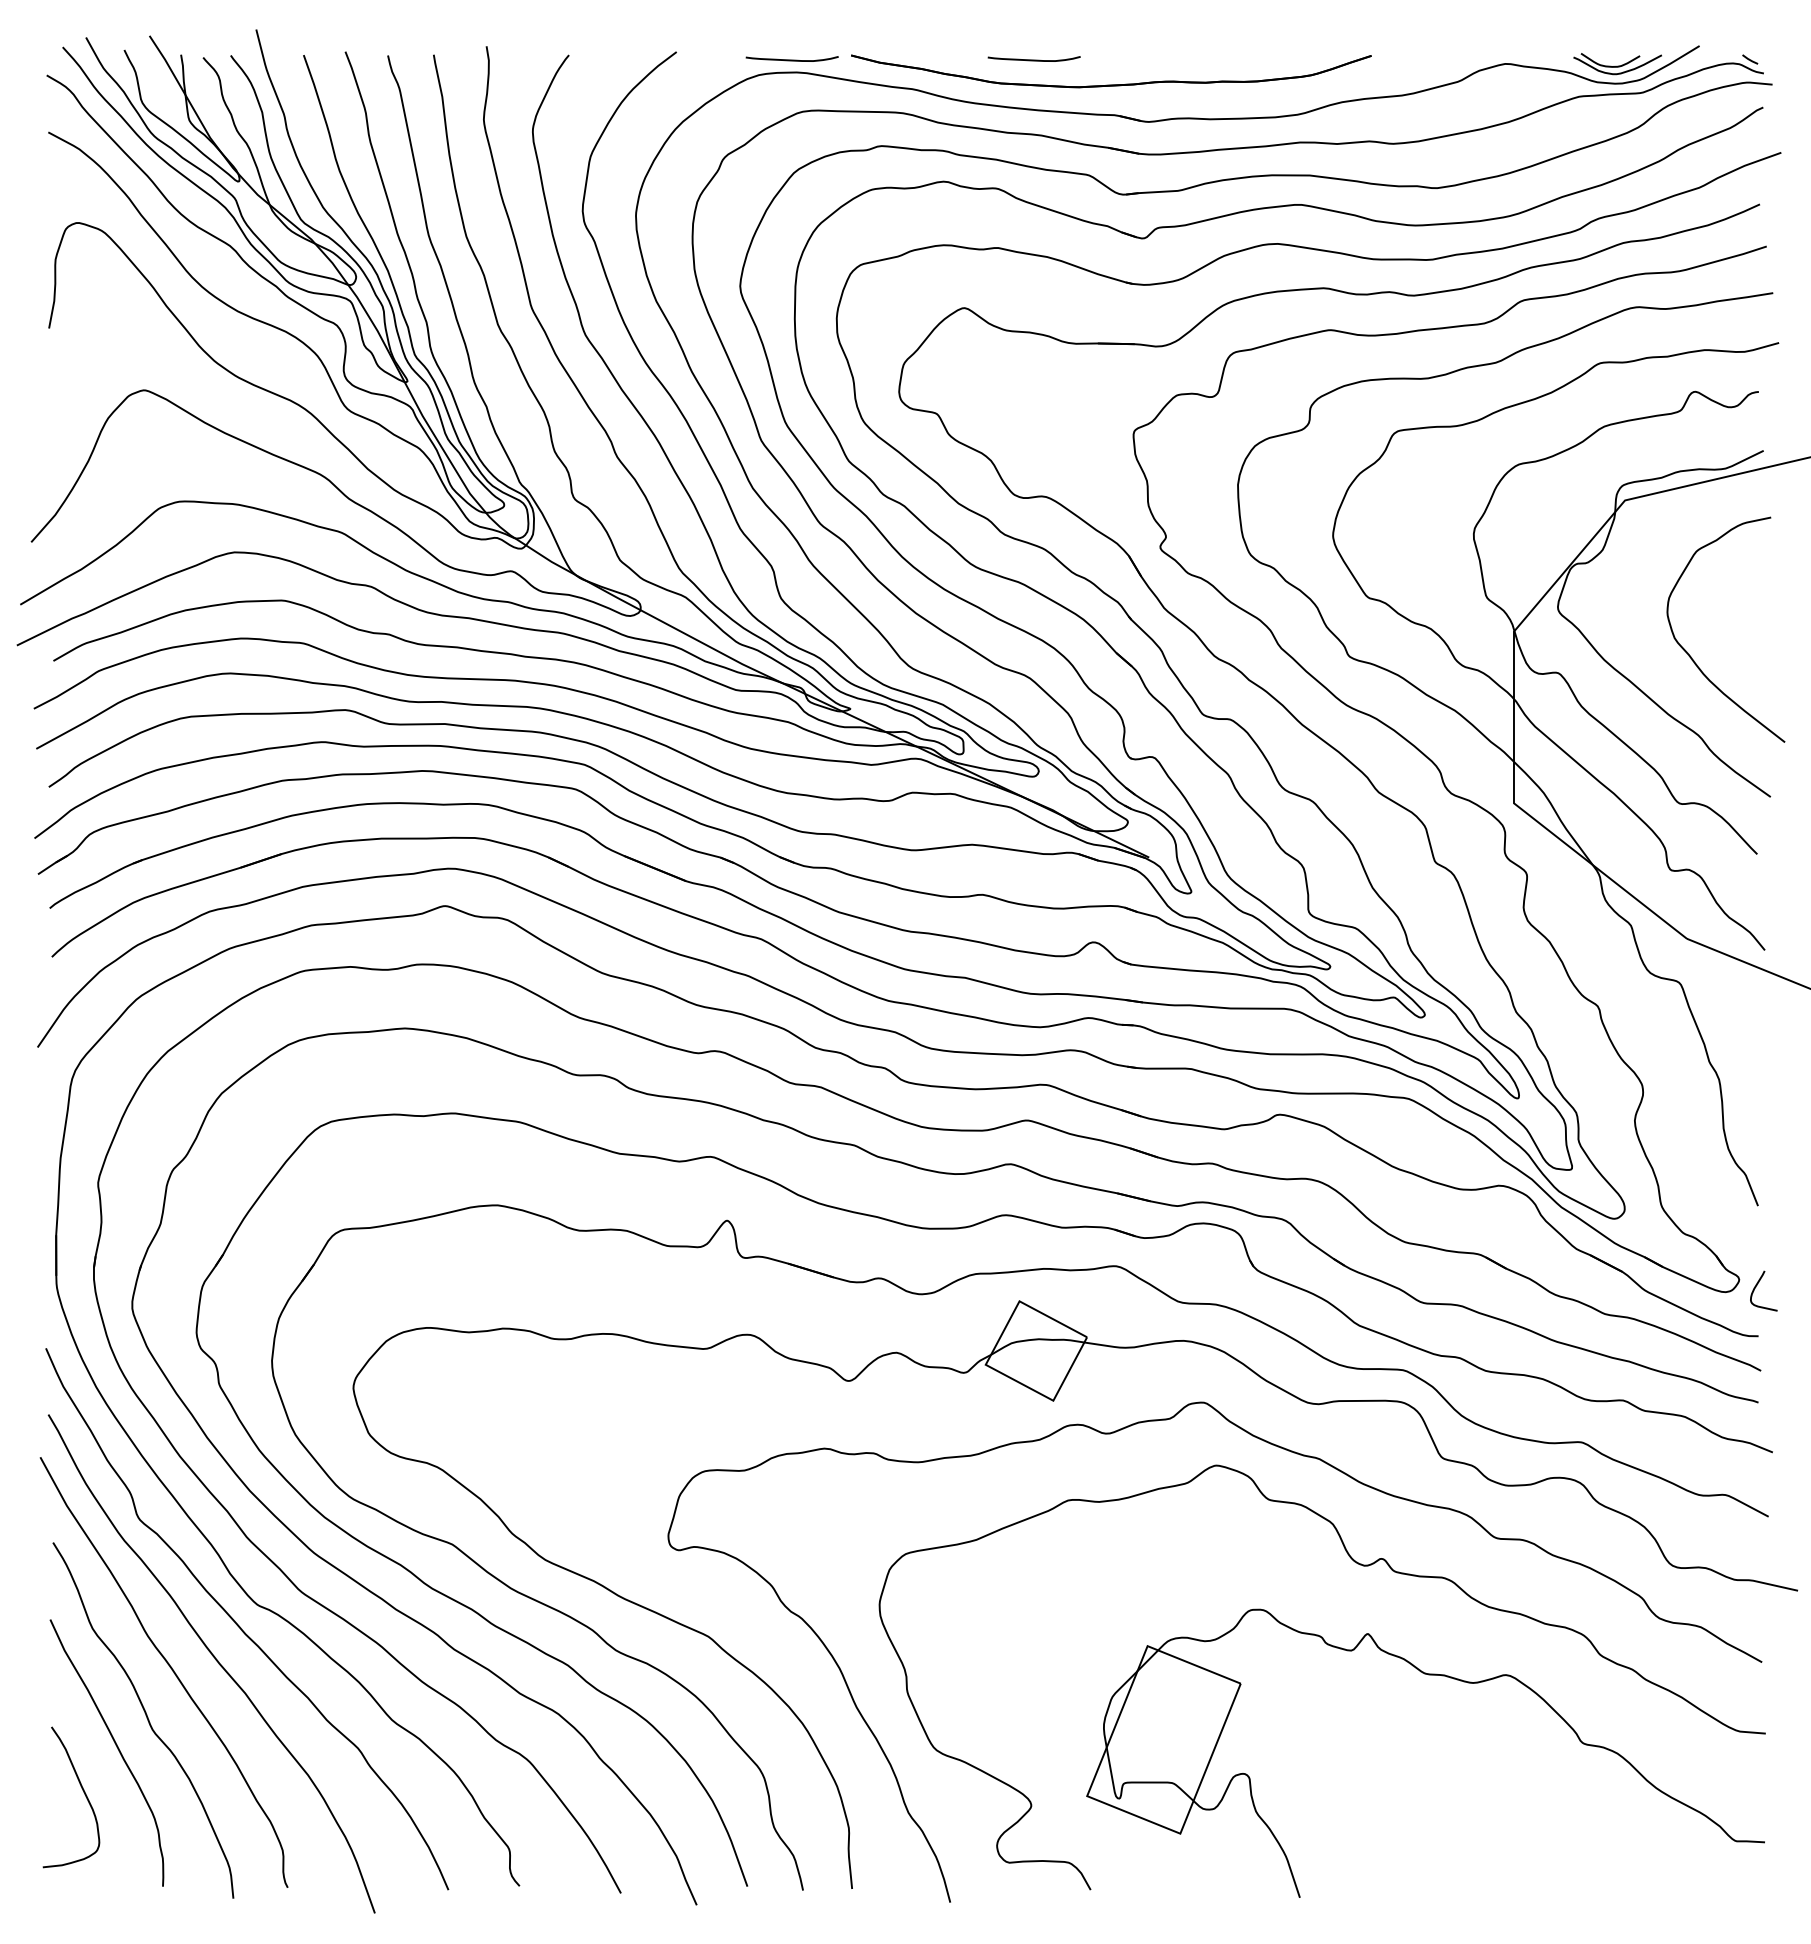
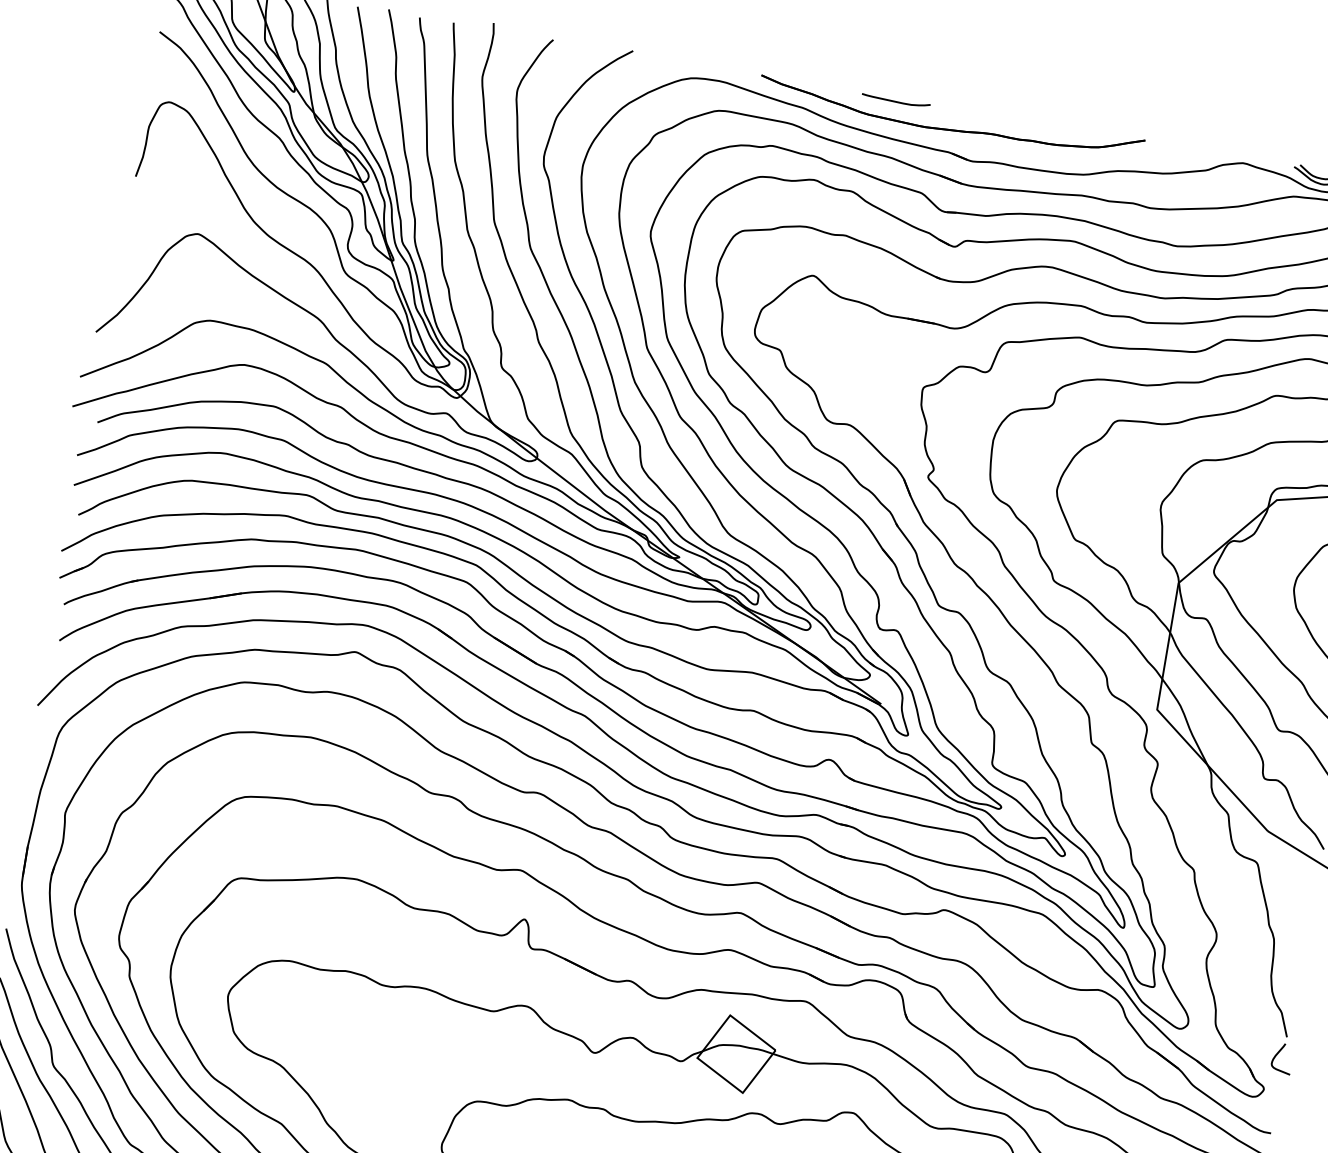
curve: (791, 59) -> (716, 70), removed
curve: (1756, 1287) -> (1277, 1054), moved

